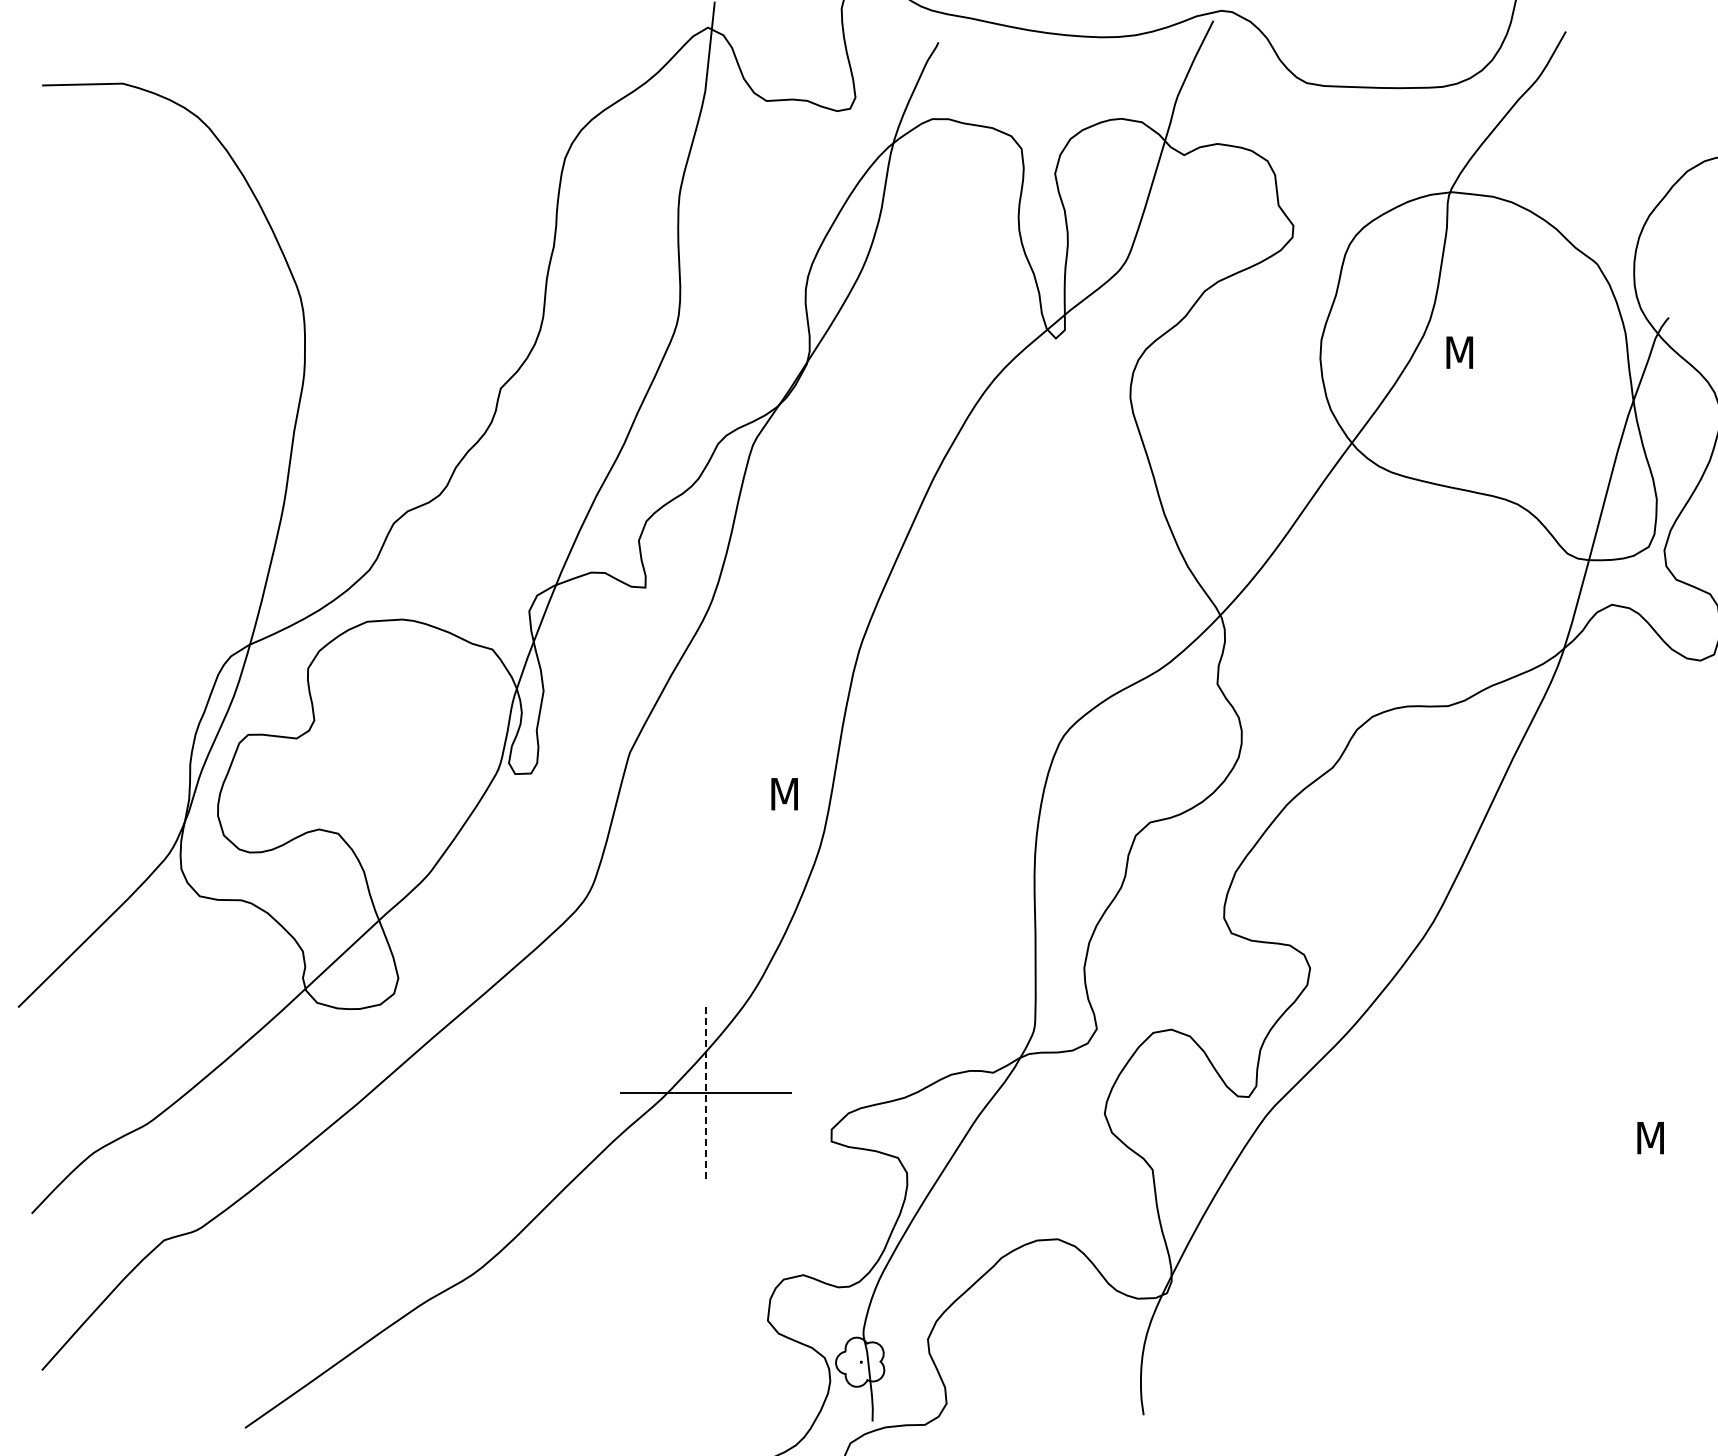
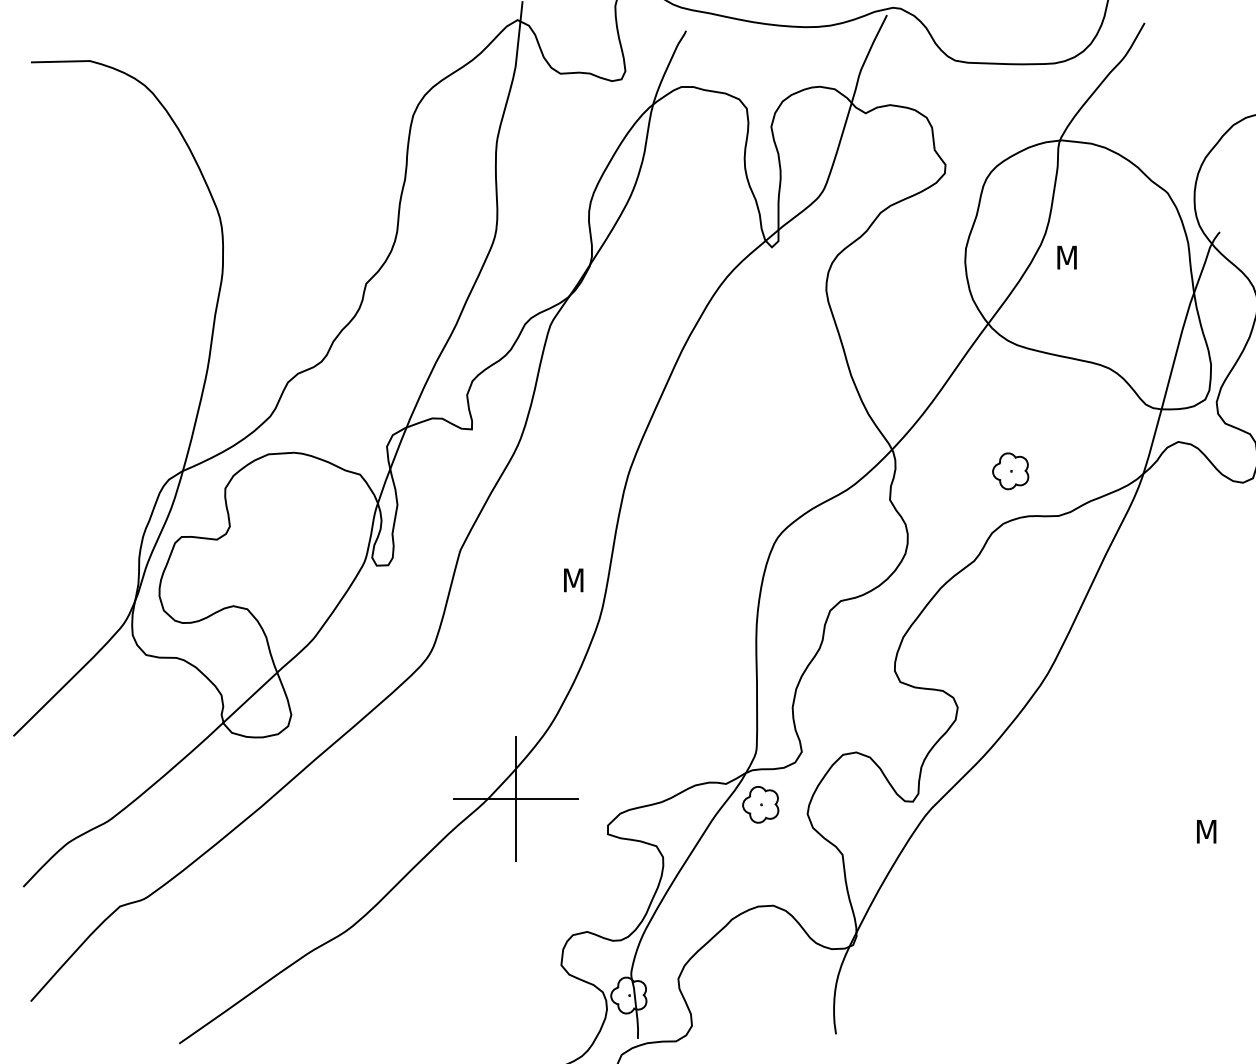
part: (1382, 644) -> (1010, 470), added
line: (705, 1093) -> (515, 799), dashed -> solid
part: (1040, 1100) -> (760, 804), added

